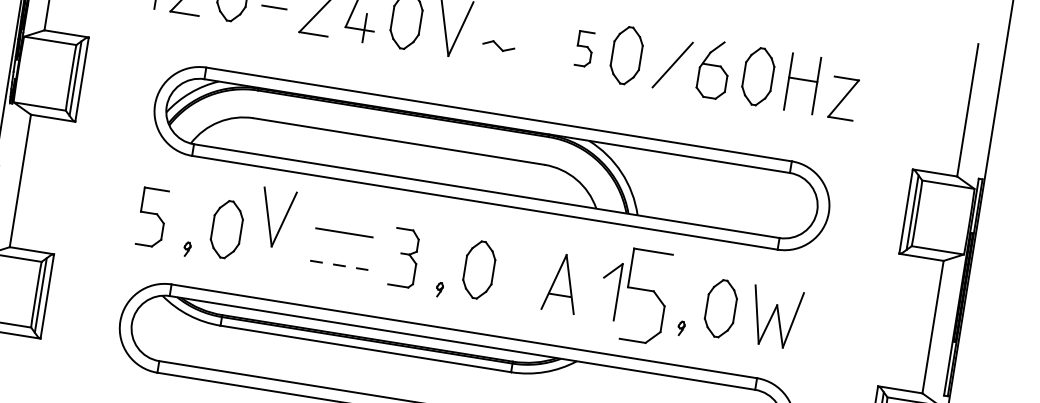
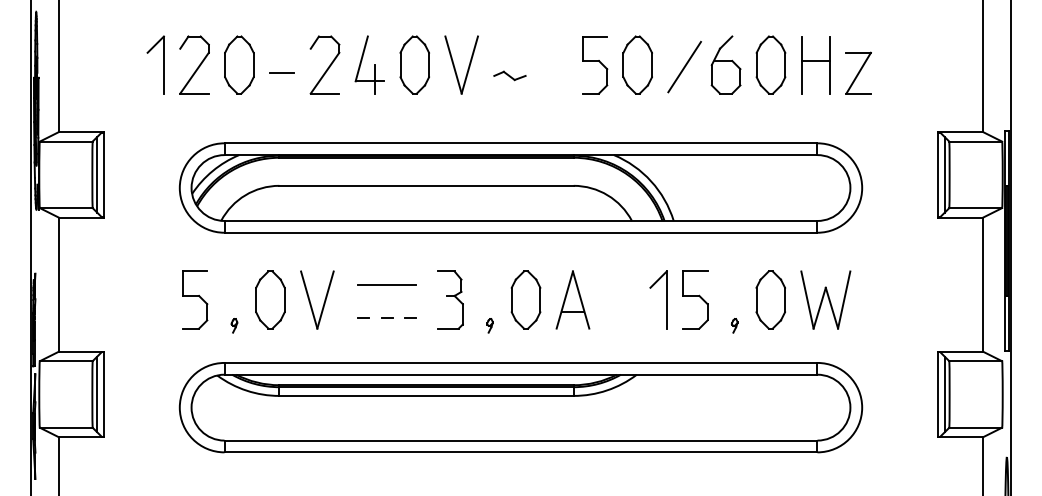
part: (584, 49) -> (595, 65), size x1.67
part: (281, 221) -> (323, 302), moved
part: (561, 282) -> (572, 299), moved
part: (646, 296) -> (695, 299), size x0.62

